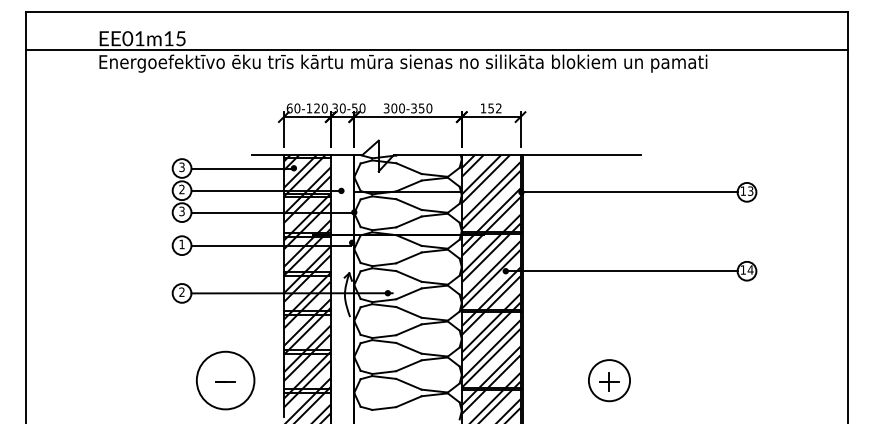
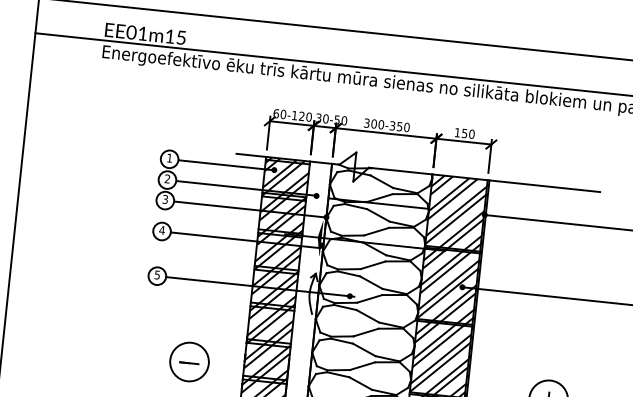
text: (498, 108) -> (471, 134), 152 -> 150
text: (181, 167) -> (169, 158), 3 -> 1
fill: (349, 234) -> (319, 237), added
text: (182, 244) -> (162, 230), 1 -> 4
text: (181, 292) -> (156, 275), 2 -> 5
circle: (225, 380) -> (189, 361), size x0.71

